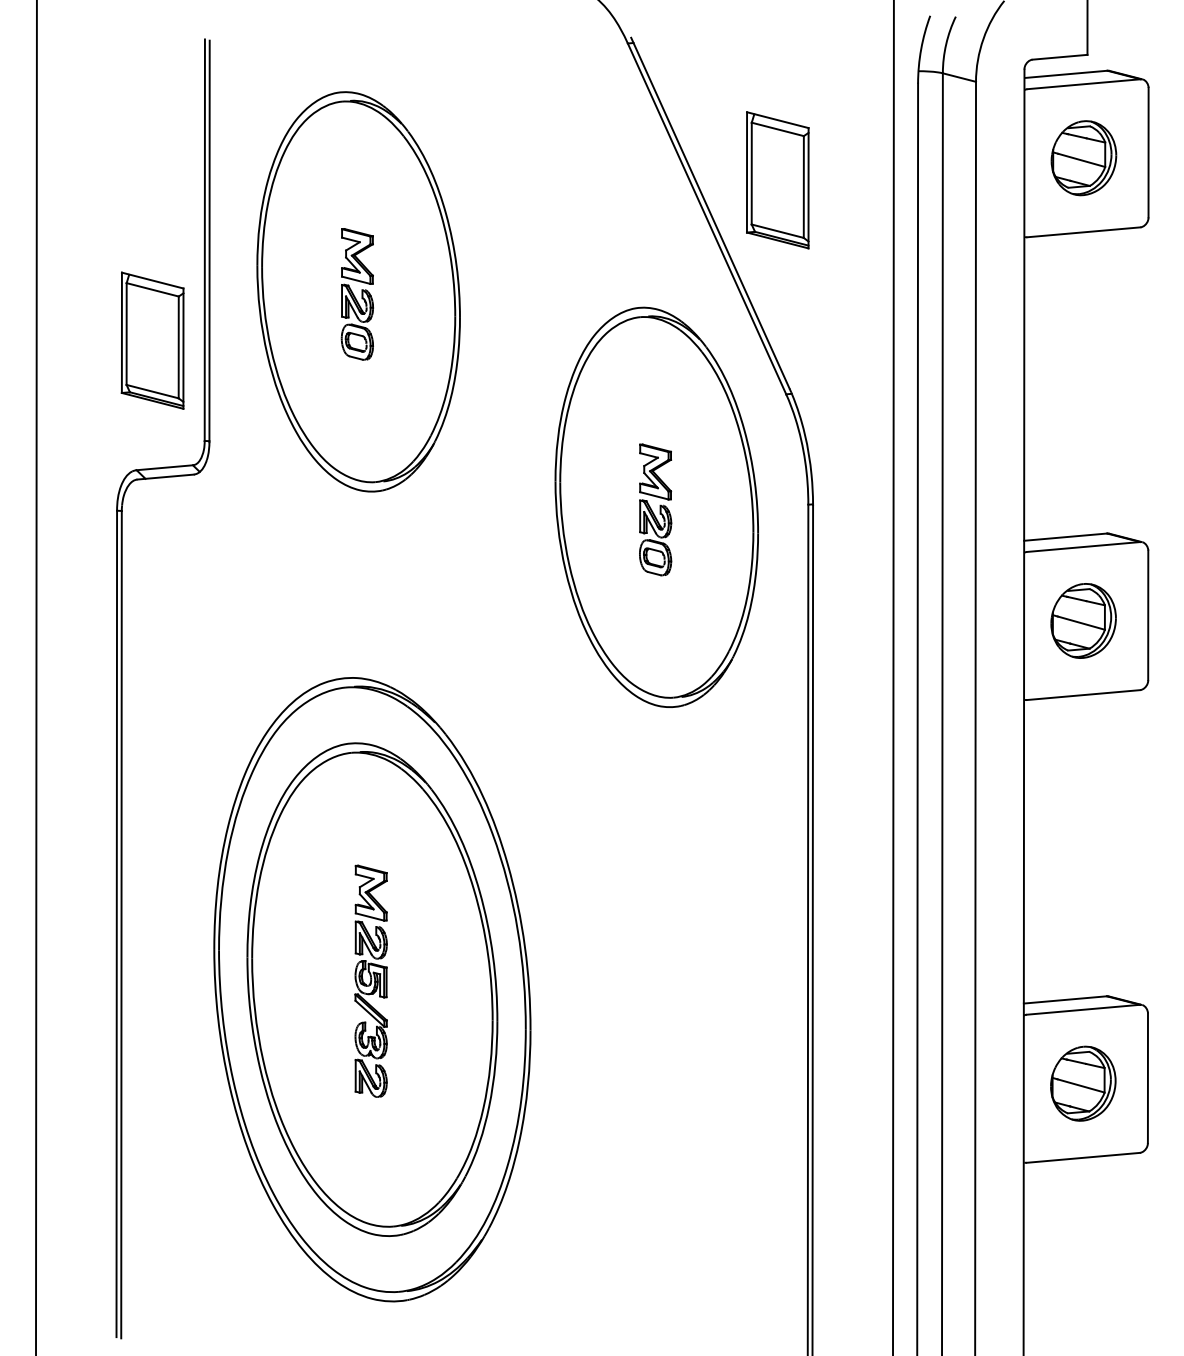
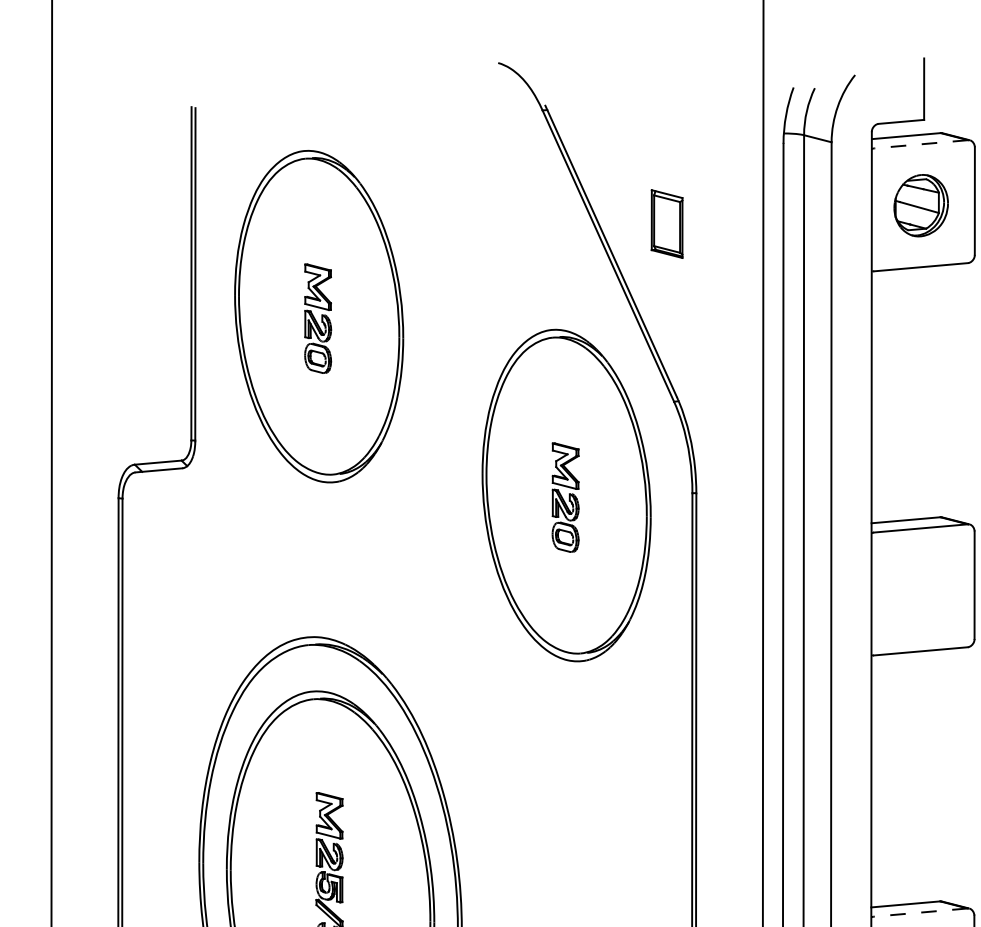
line: (1084, 84) -> (921, 144), solid -> dashed
part: (777, 180) -> (666, 224), size x0.6
part: (152, 340) -> (148, 357), removed
part: (1083, 620) -> (920, 589), removed
line: (1083, 1009) -> (920, 912), solid -> dashed

